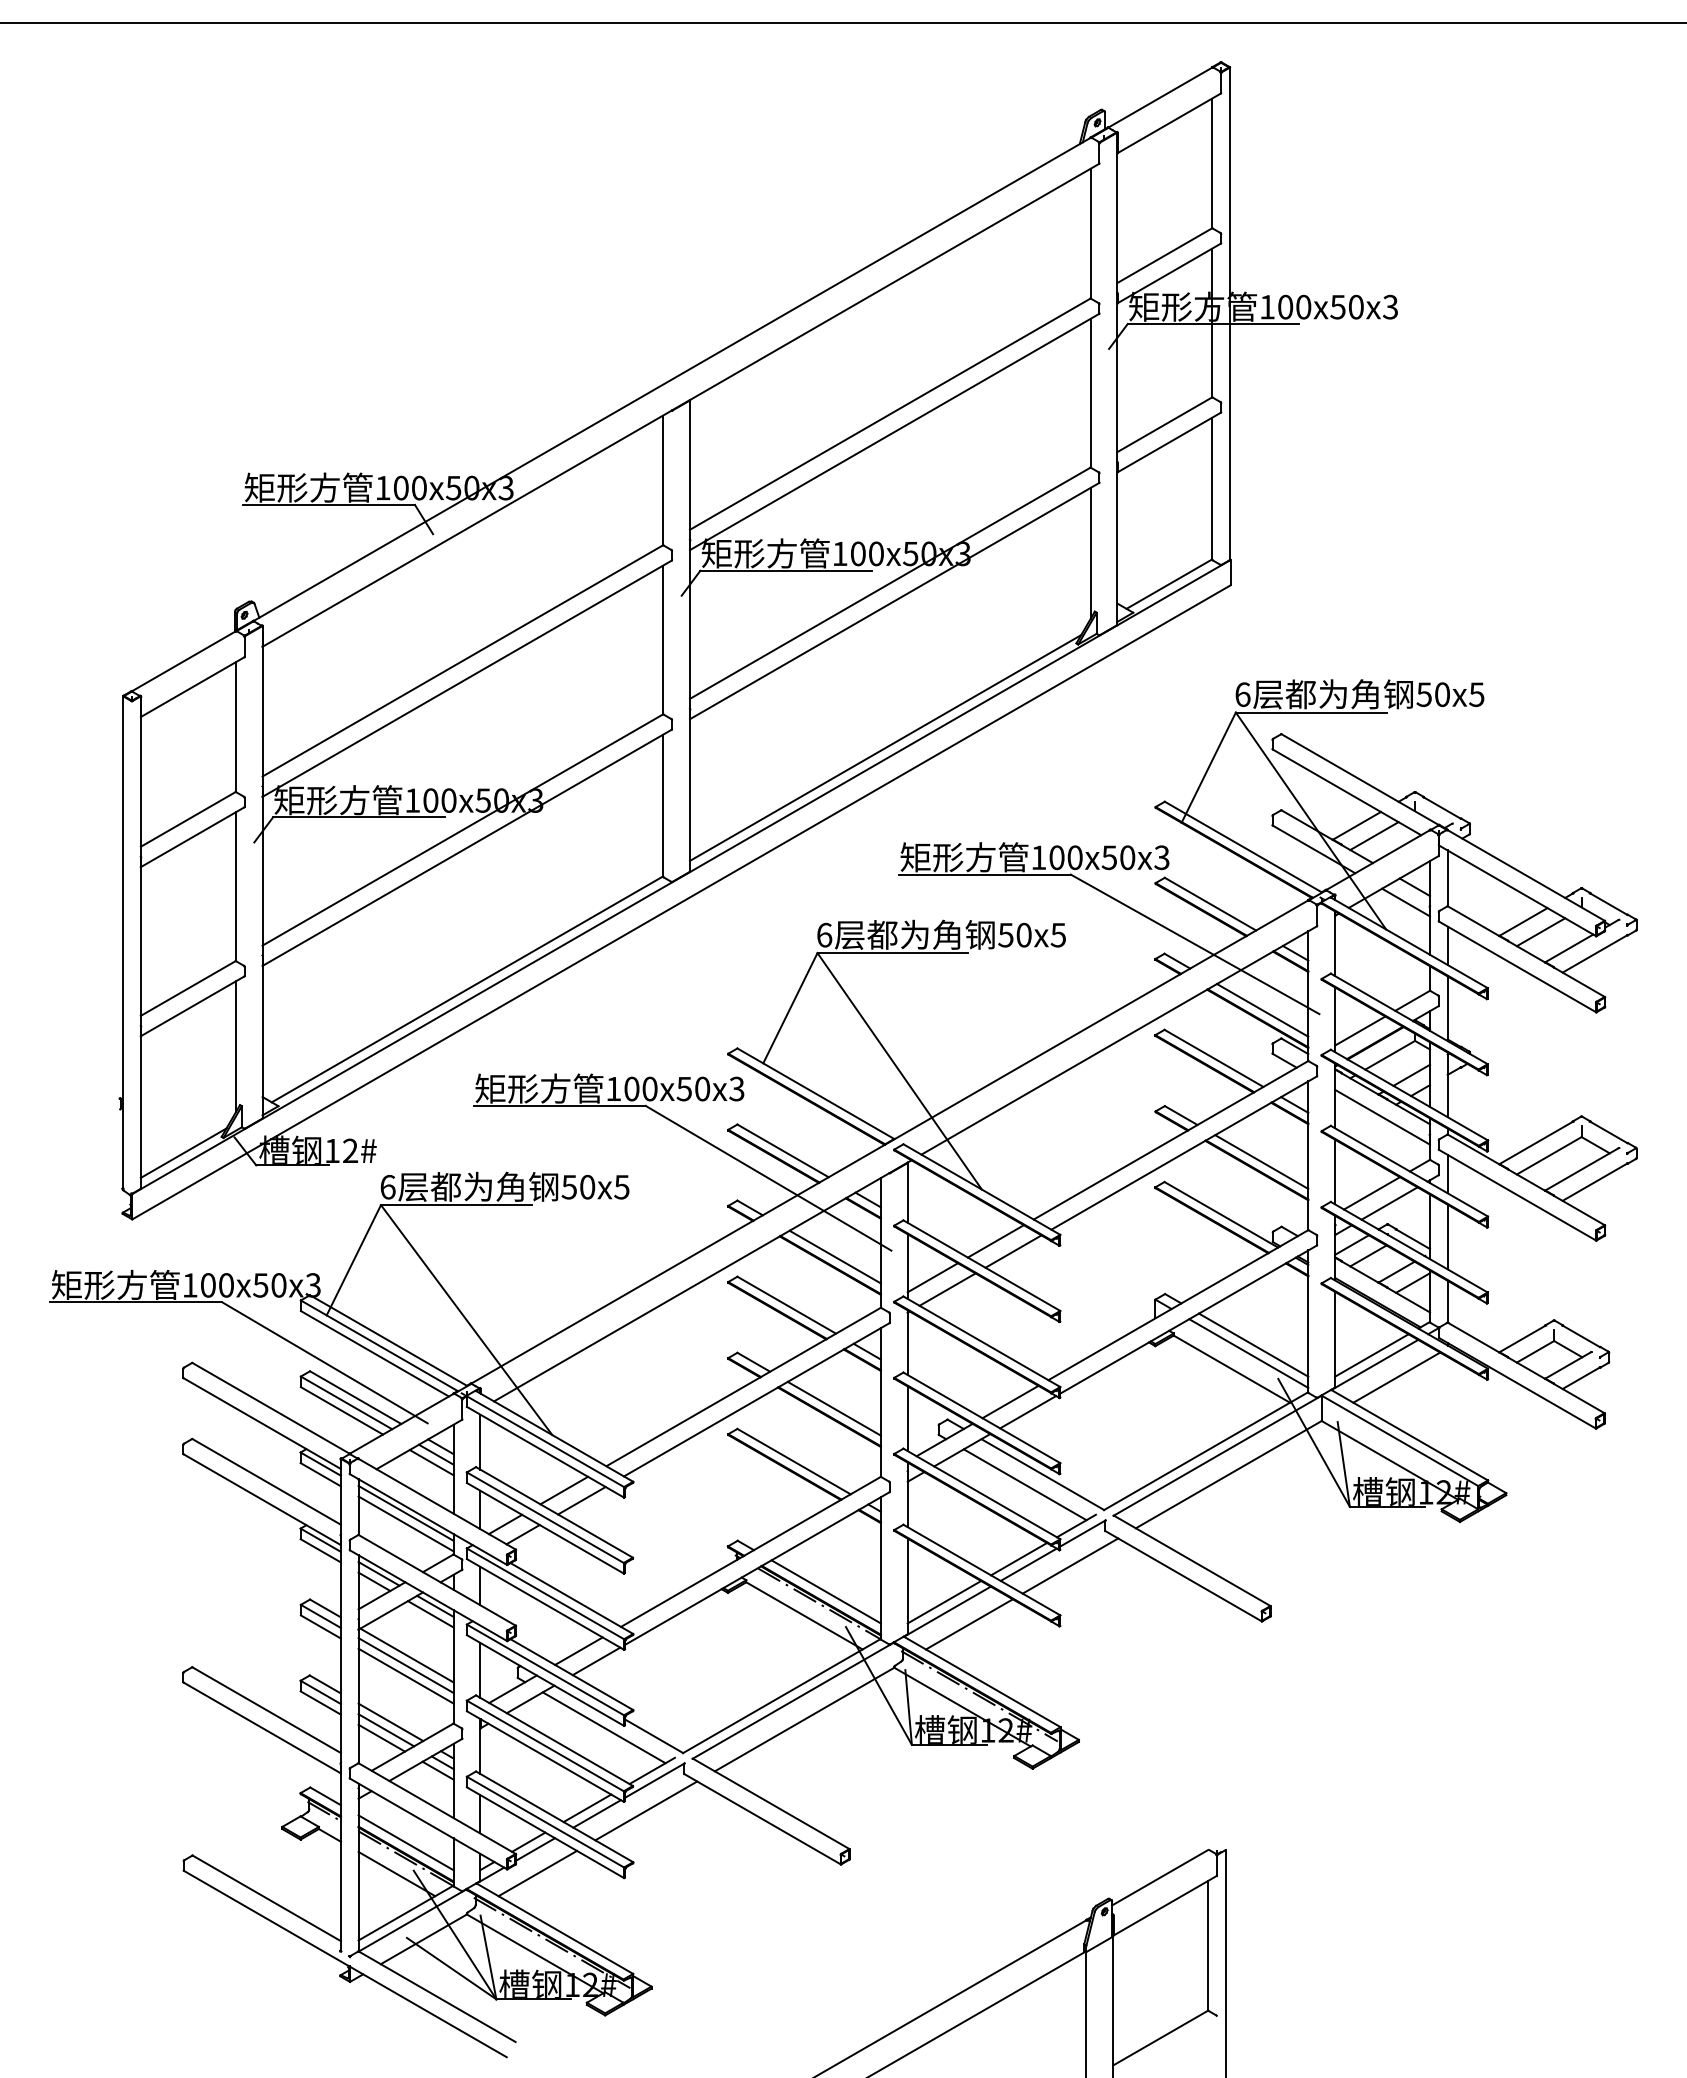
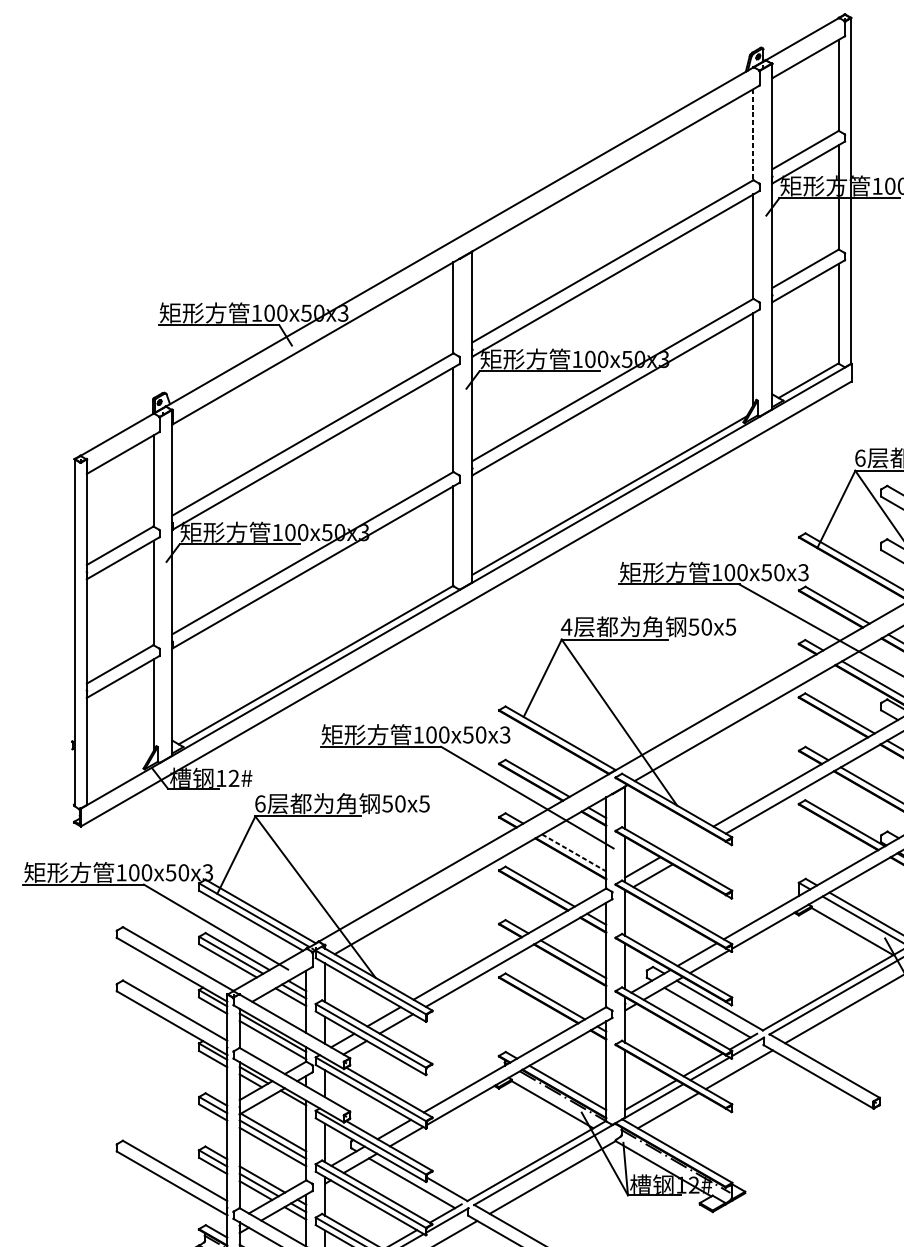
line: (1090, 233) -> (753, 134), solid -> dashed
text: (824, 934) -> (566, 626), 6 -> 4
line: (183, 1152) -> (116, 779), removed
line: (995, 1241) -> (686, 841), removed
line: (1013, 1251) -> (699, 849), removed
line: (835, 1257) -> (574, 853), solid -> dashed
line: (430, 1614) -> (290, 1103), removed

